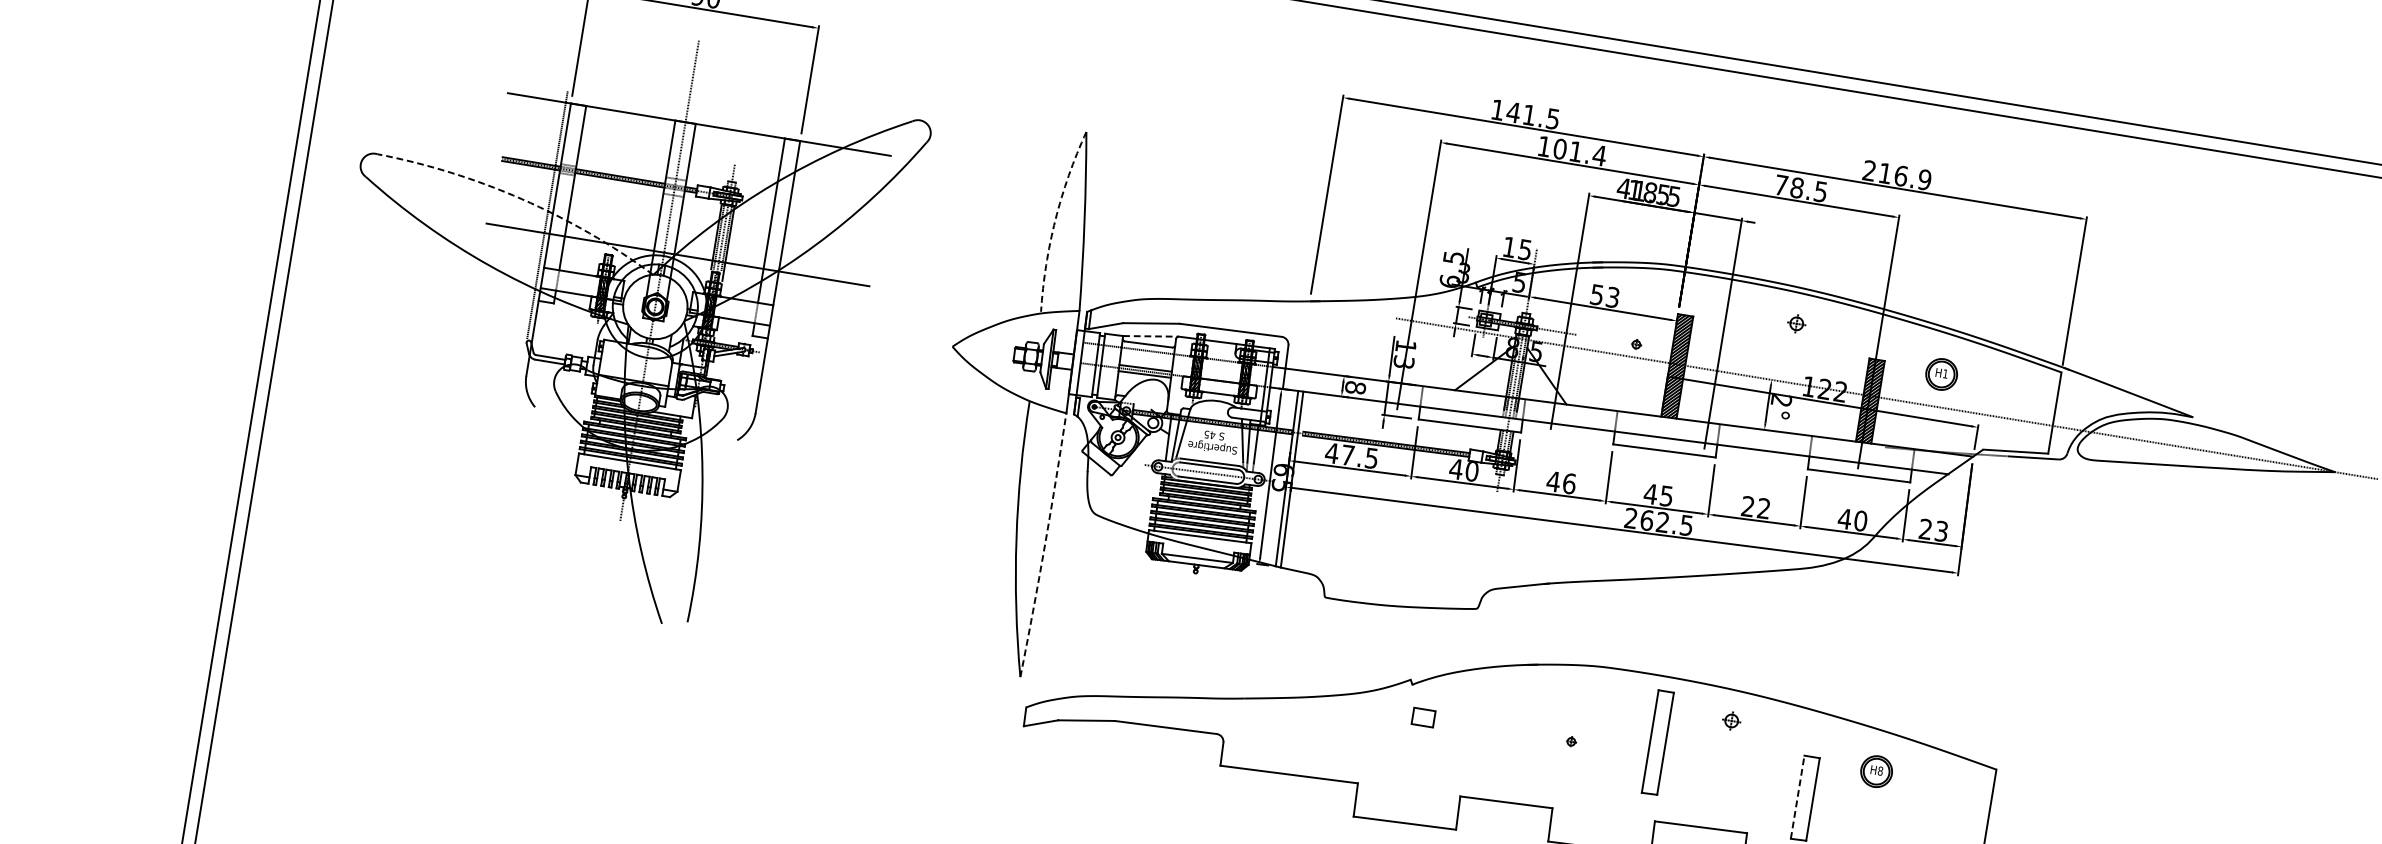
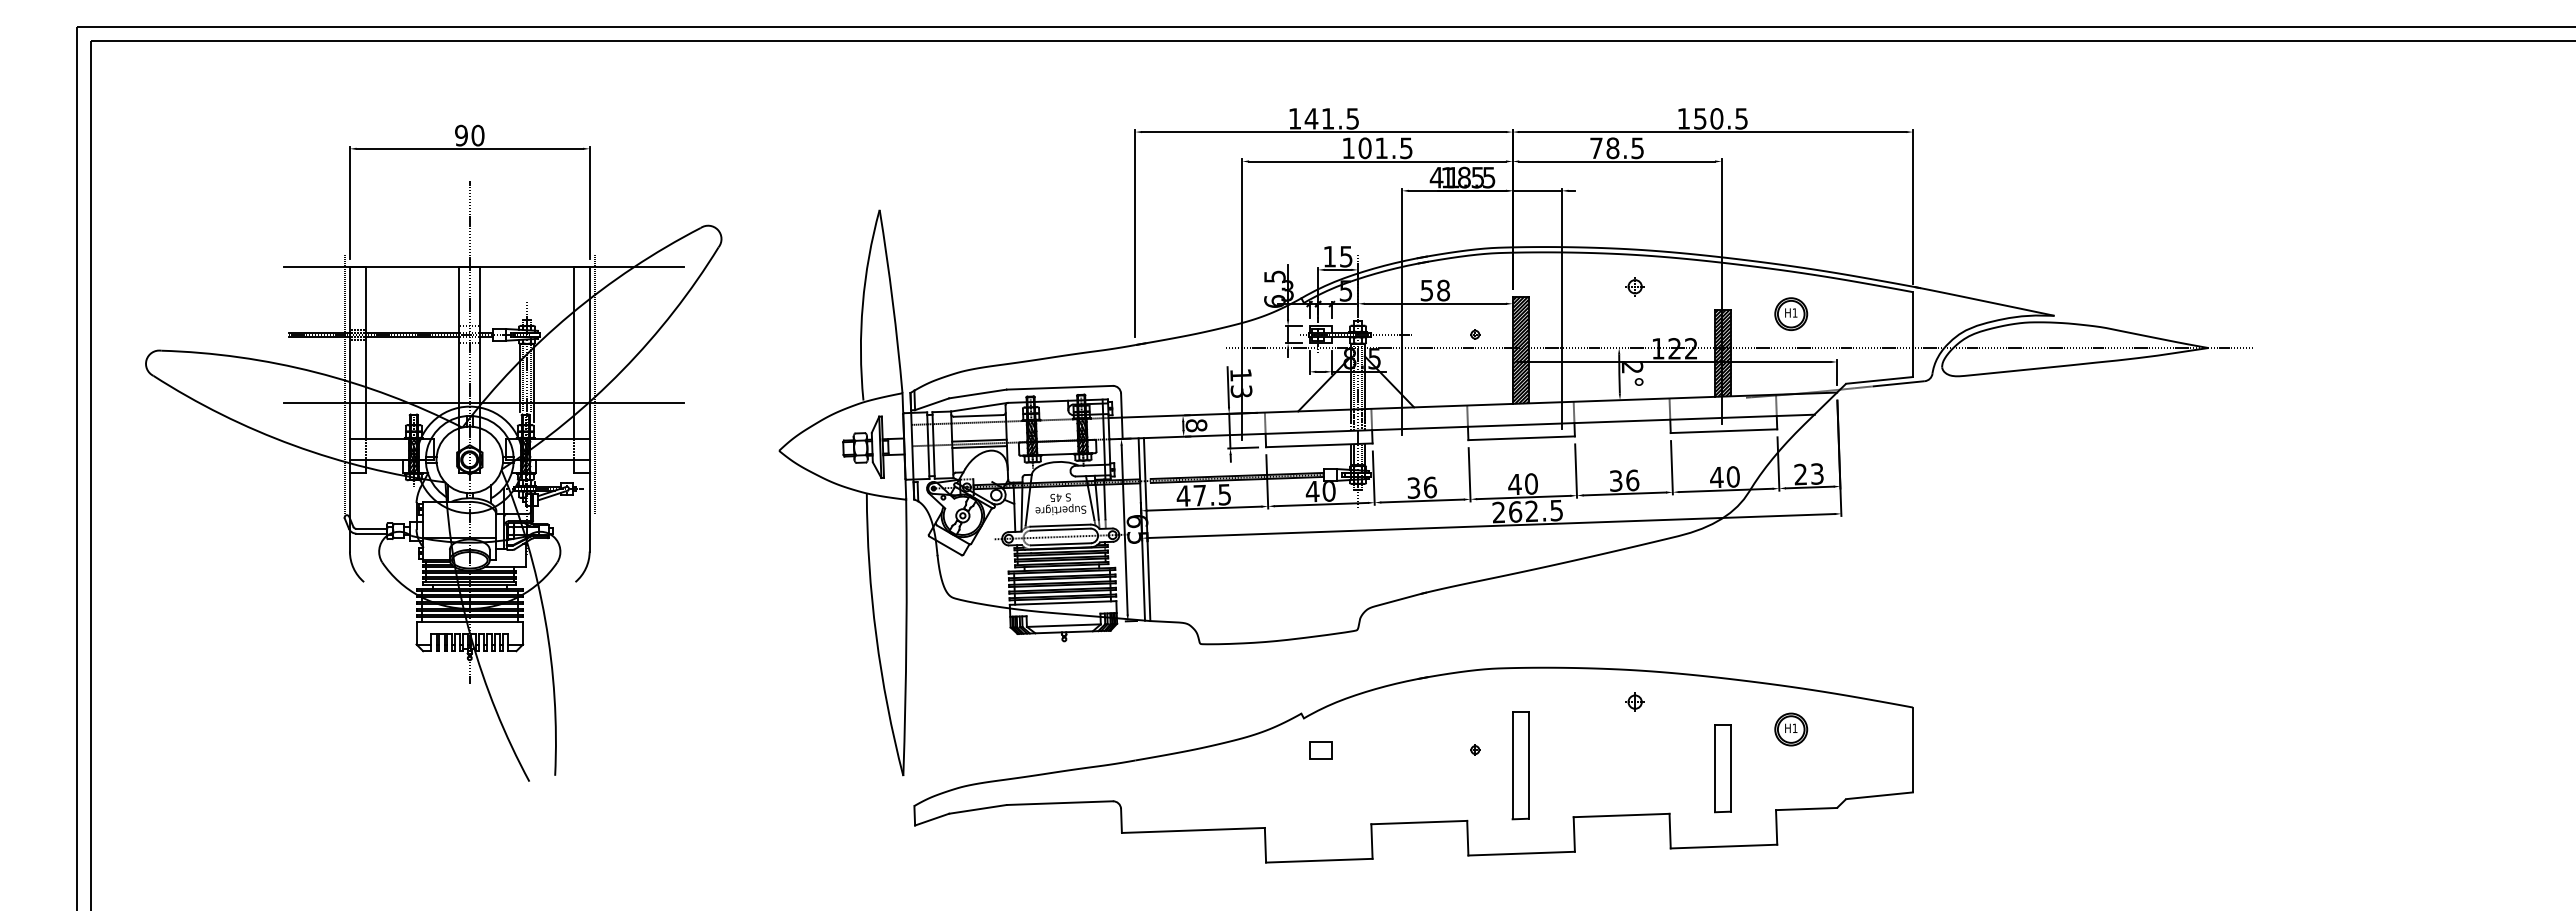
text: (1599, 155) -> (1406, 148), 101.4 -> 101.5
text: (1897, 175) -> (1712, 118), 216.9 -> 150.5
arc: (522, 199) -> (316, 372), dashed -> solid
arc: (1055, 219) -> (862, 304), dashed -> solid
line: (787, 254) -> (595, 384), added
text: (1612, 297) -> (1443, 290), 53 -> 58
line: (1150, 336) -> (979, 407), dashed -> solid
text: (1553, 482) -> (1413, 488), 46 -> 36
text: (1666, 495) -> (1531, 483), 45 -> 40
text: (1756, 507) -> (1624, 480), 22 -> 36
arc: (1045, 545) -> (906, 637), dashed -> solid
part: (1657, 742) -> (1520, 765), moved
text: (1879, 771) -> (1794, 728), H8 -> H1
line: (1798, 797) -> (1715, 768), dashed -> solid

